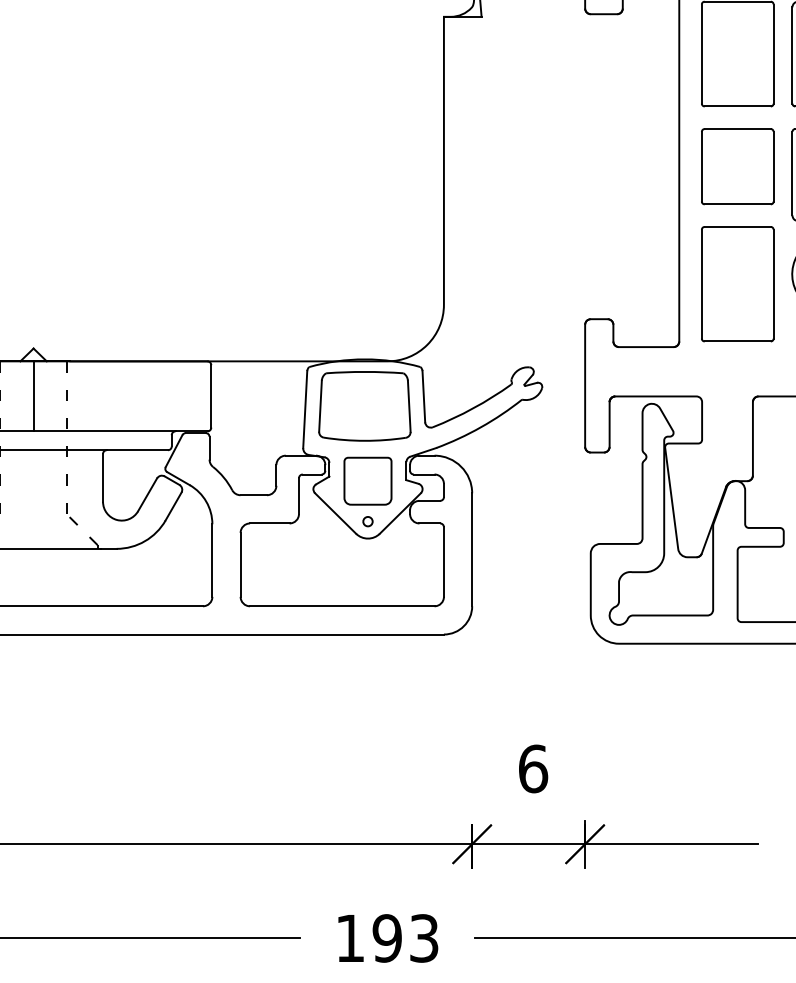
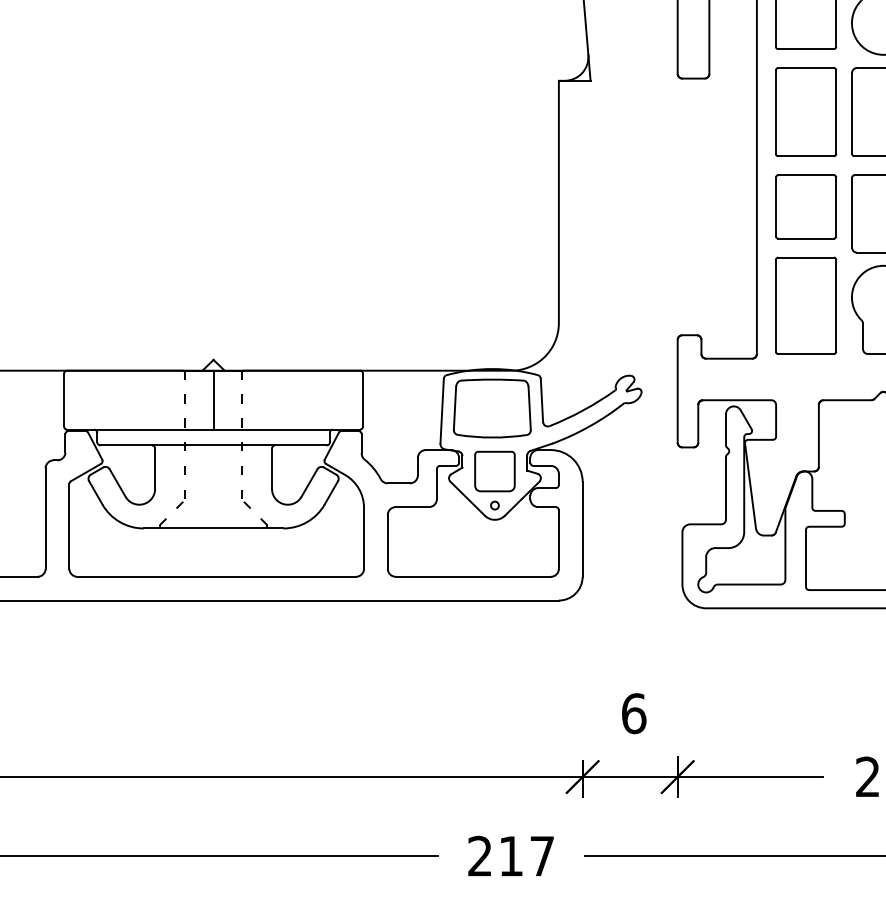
text: (386, 937) -> (510, 855), 193 -> 217

